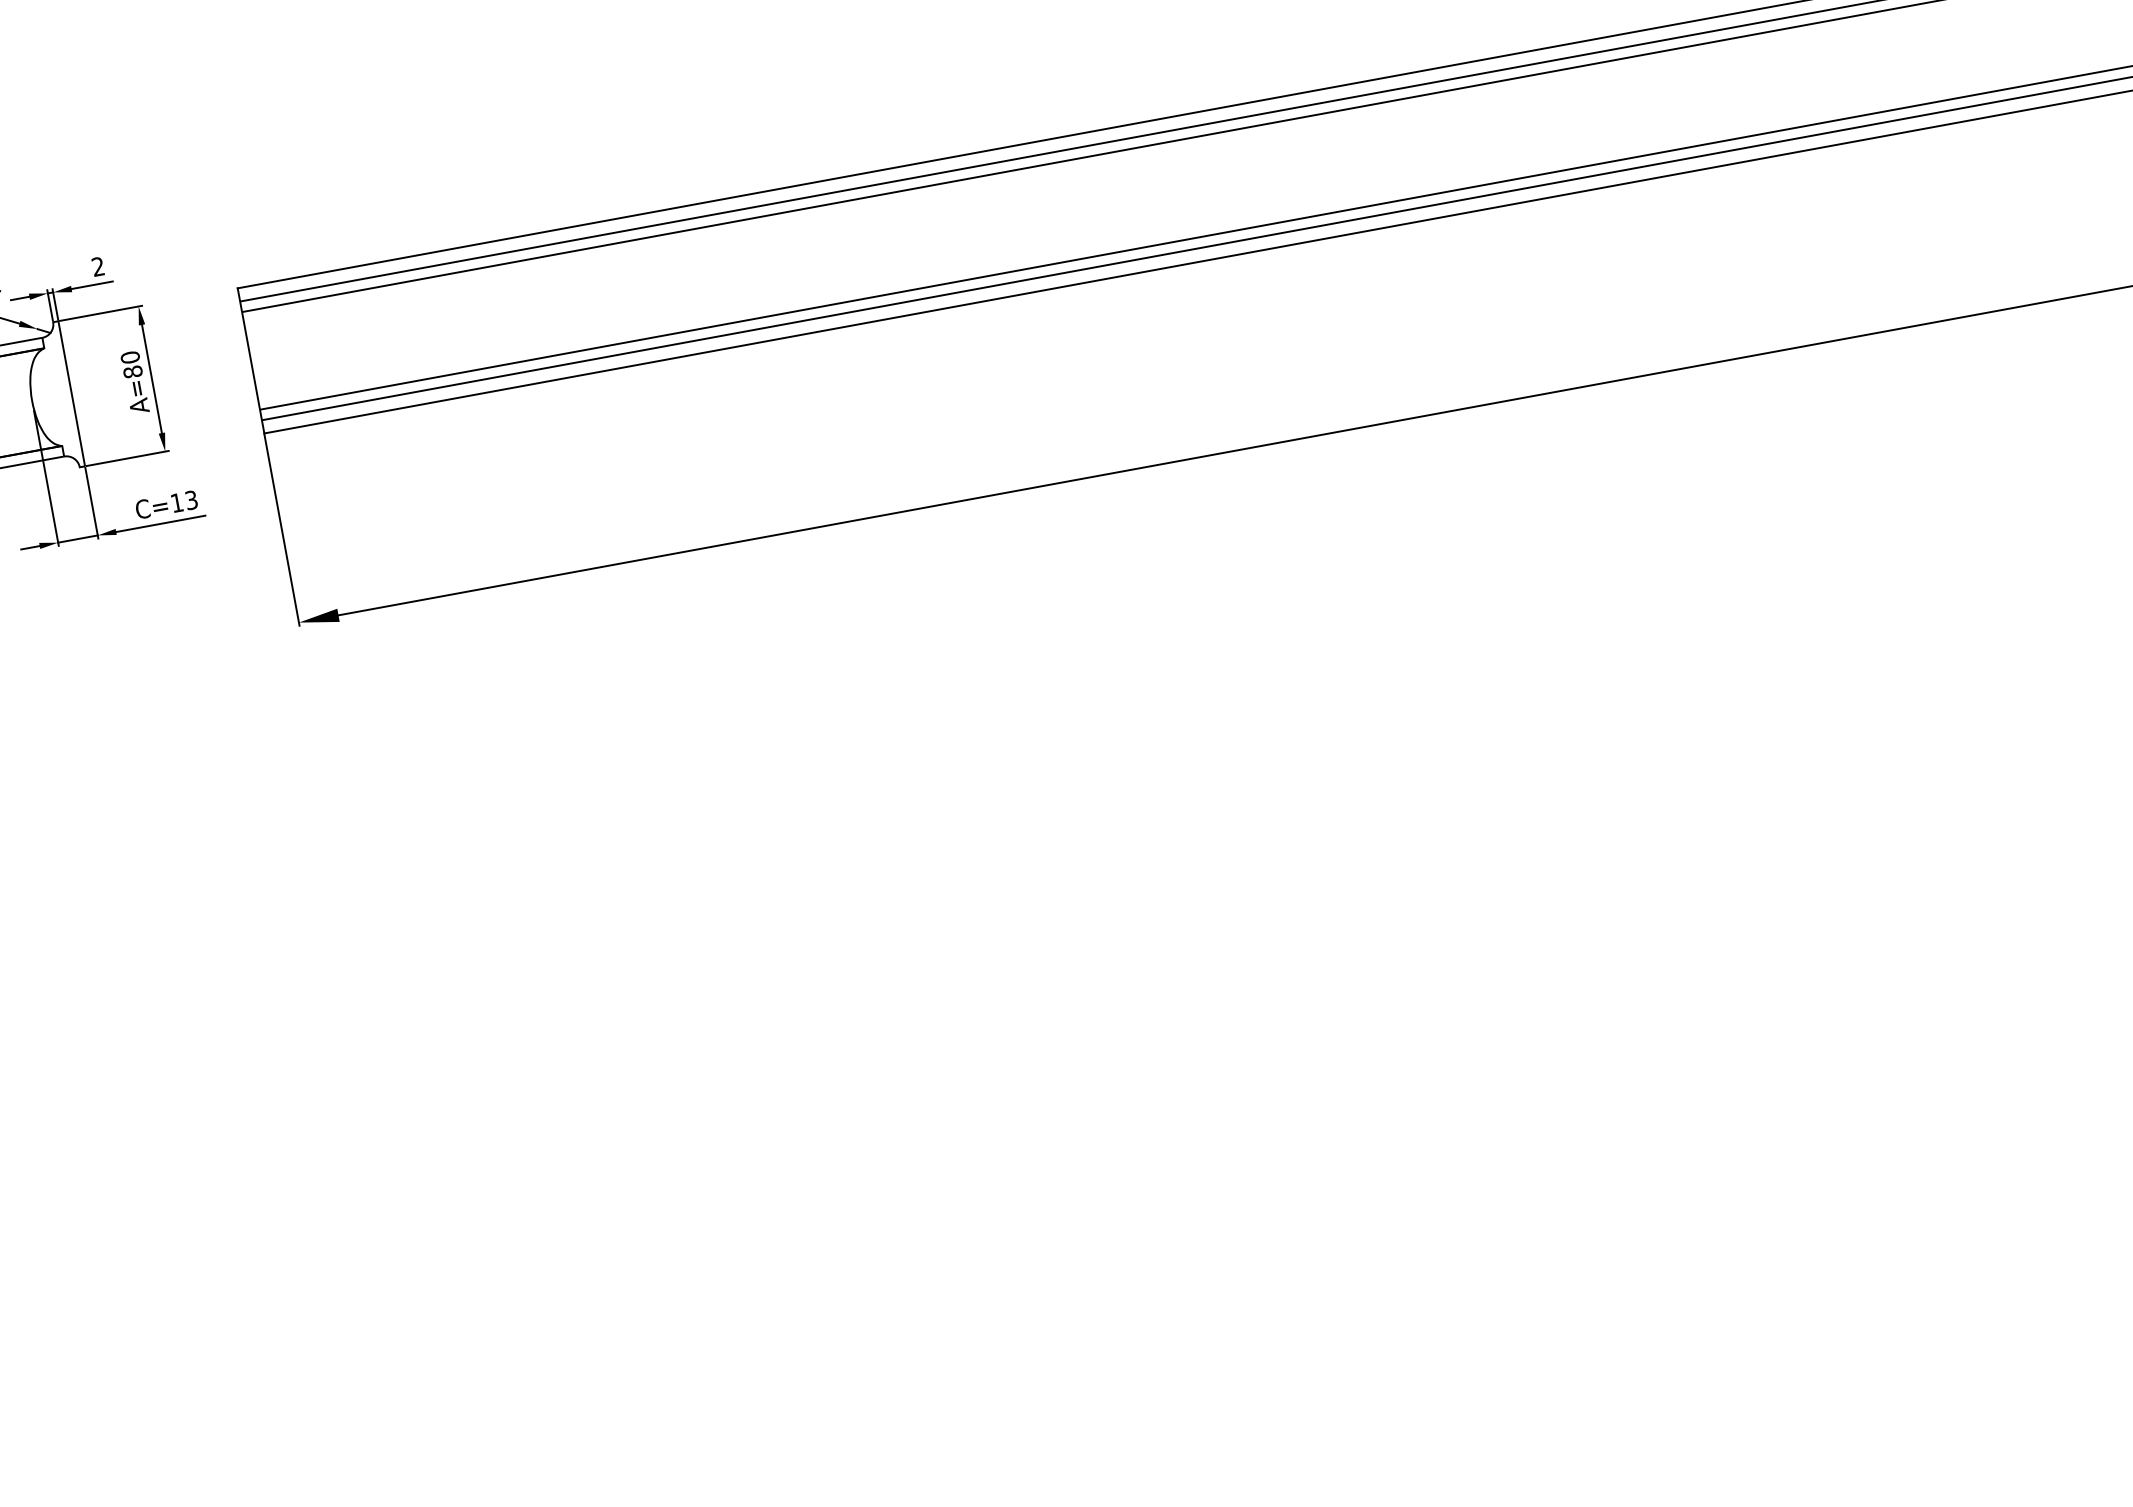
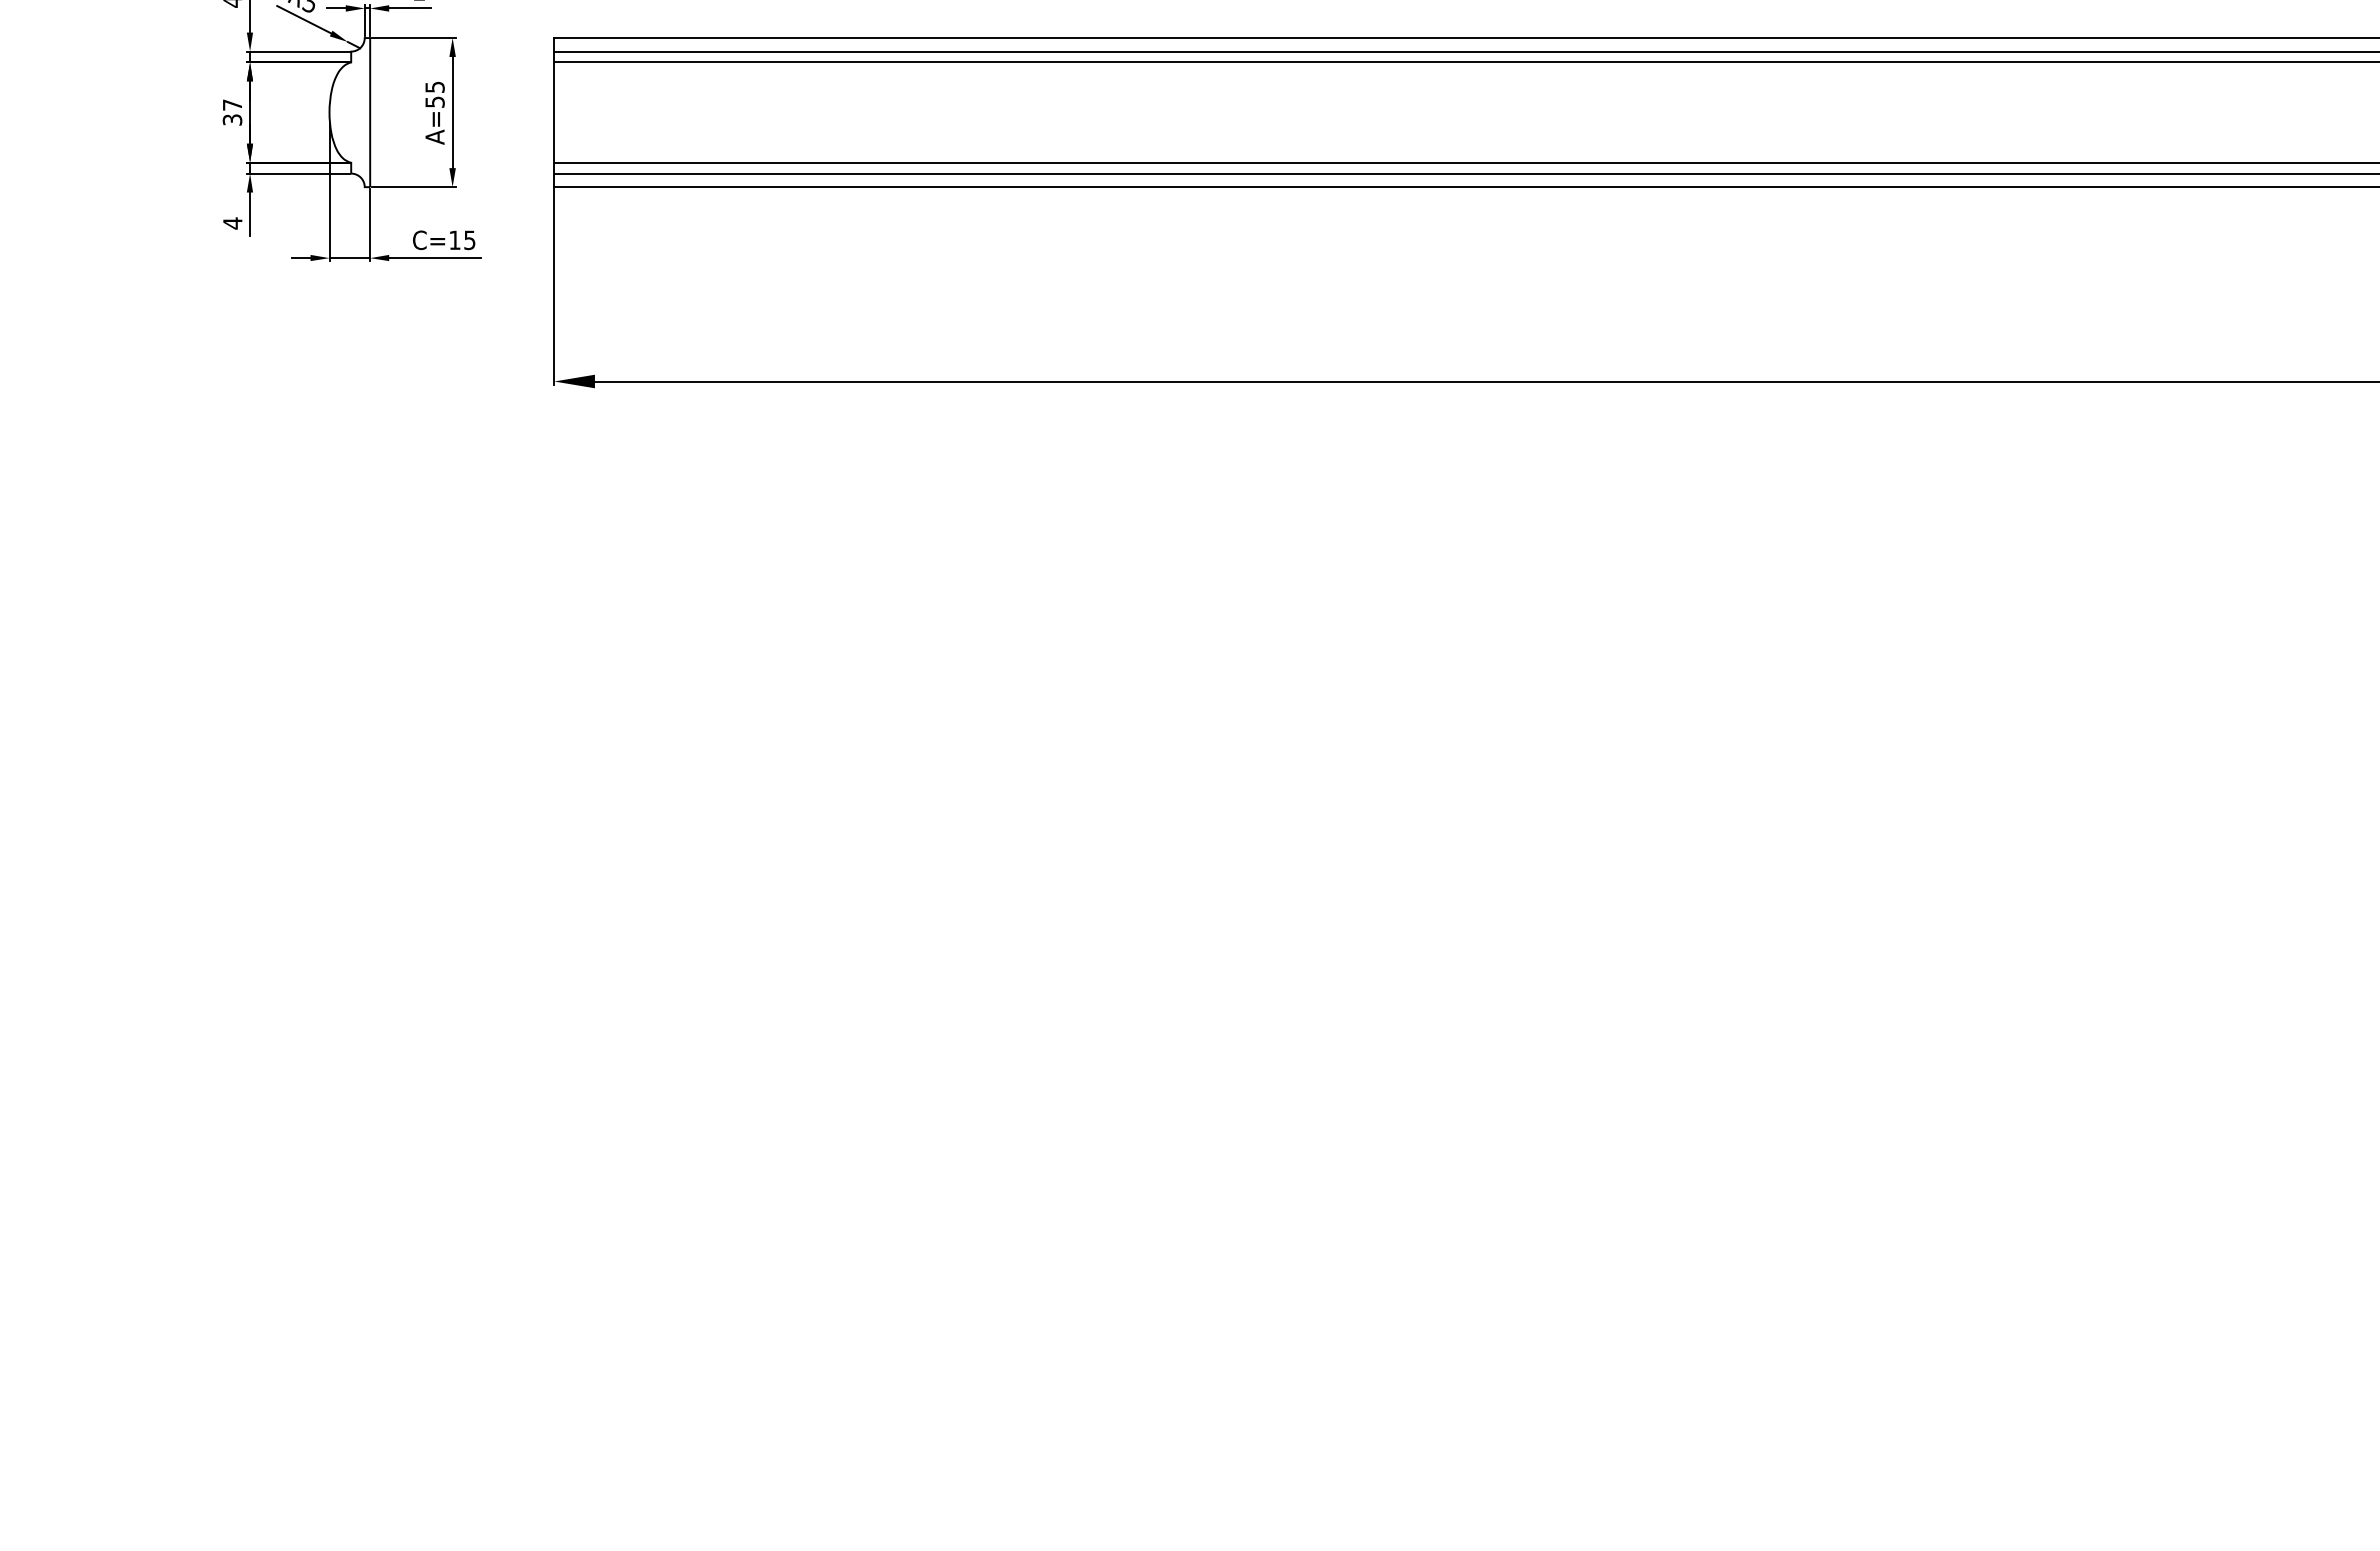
text: (131, 364) -> (434, 94), A=80 -> A=55
text: (191, 499) -> (469, 239), C=13 -> C=15

